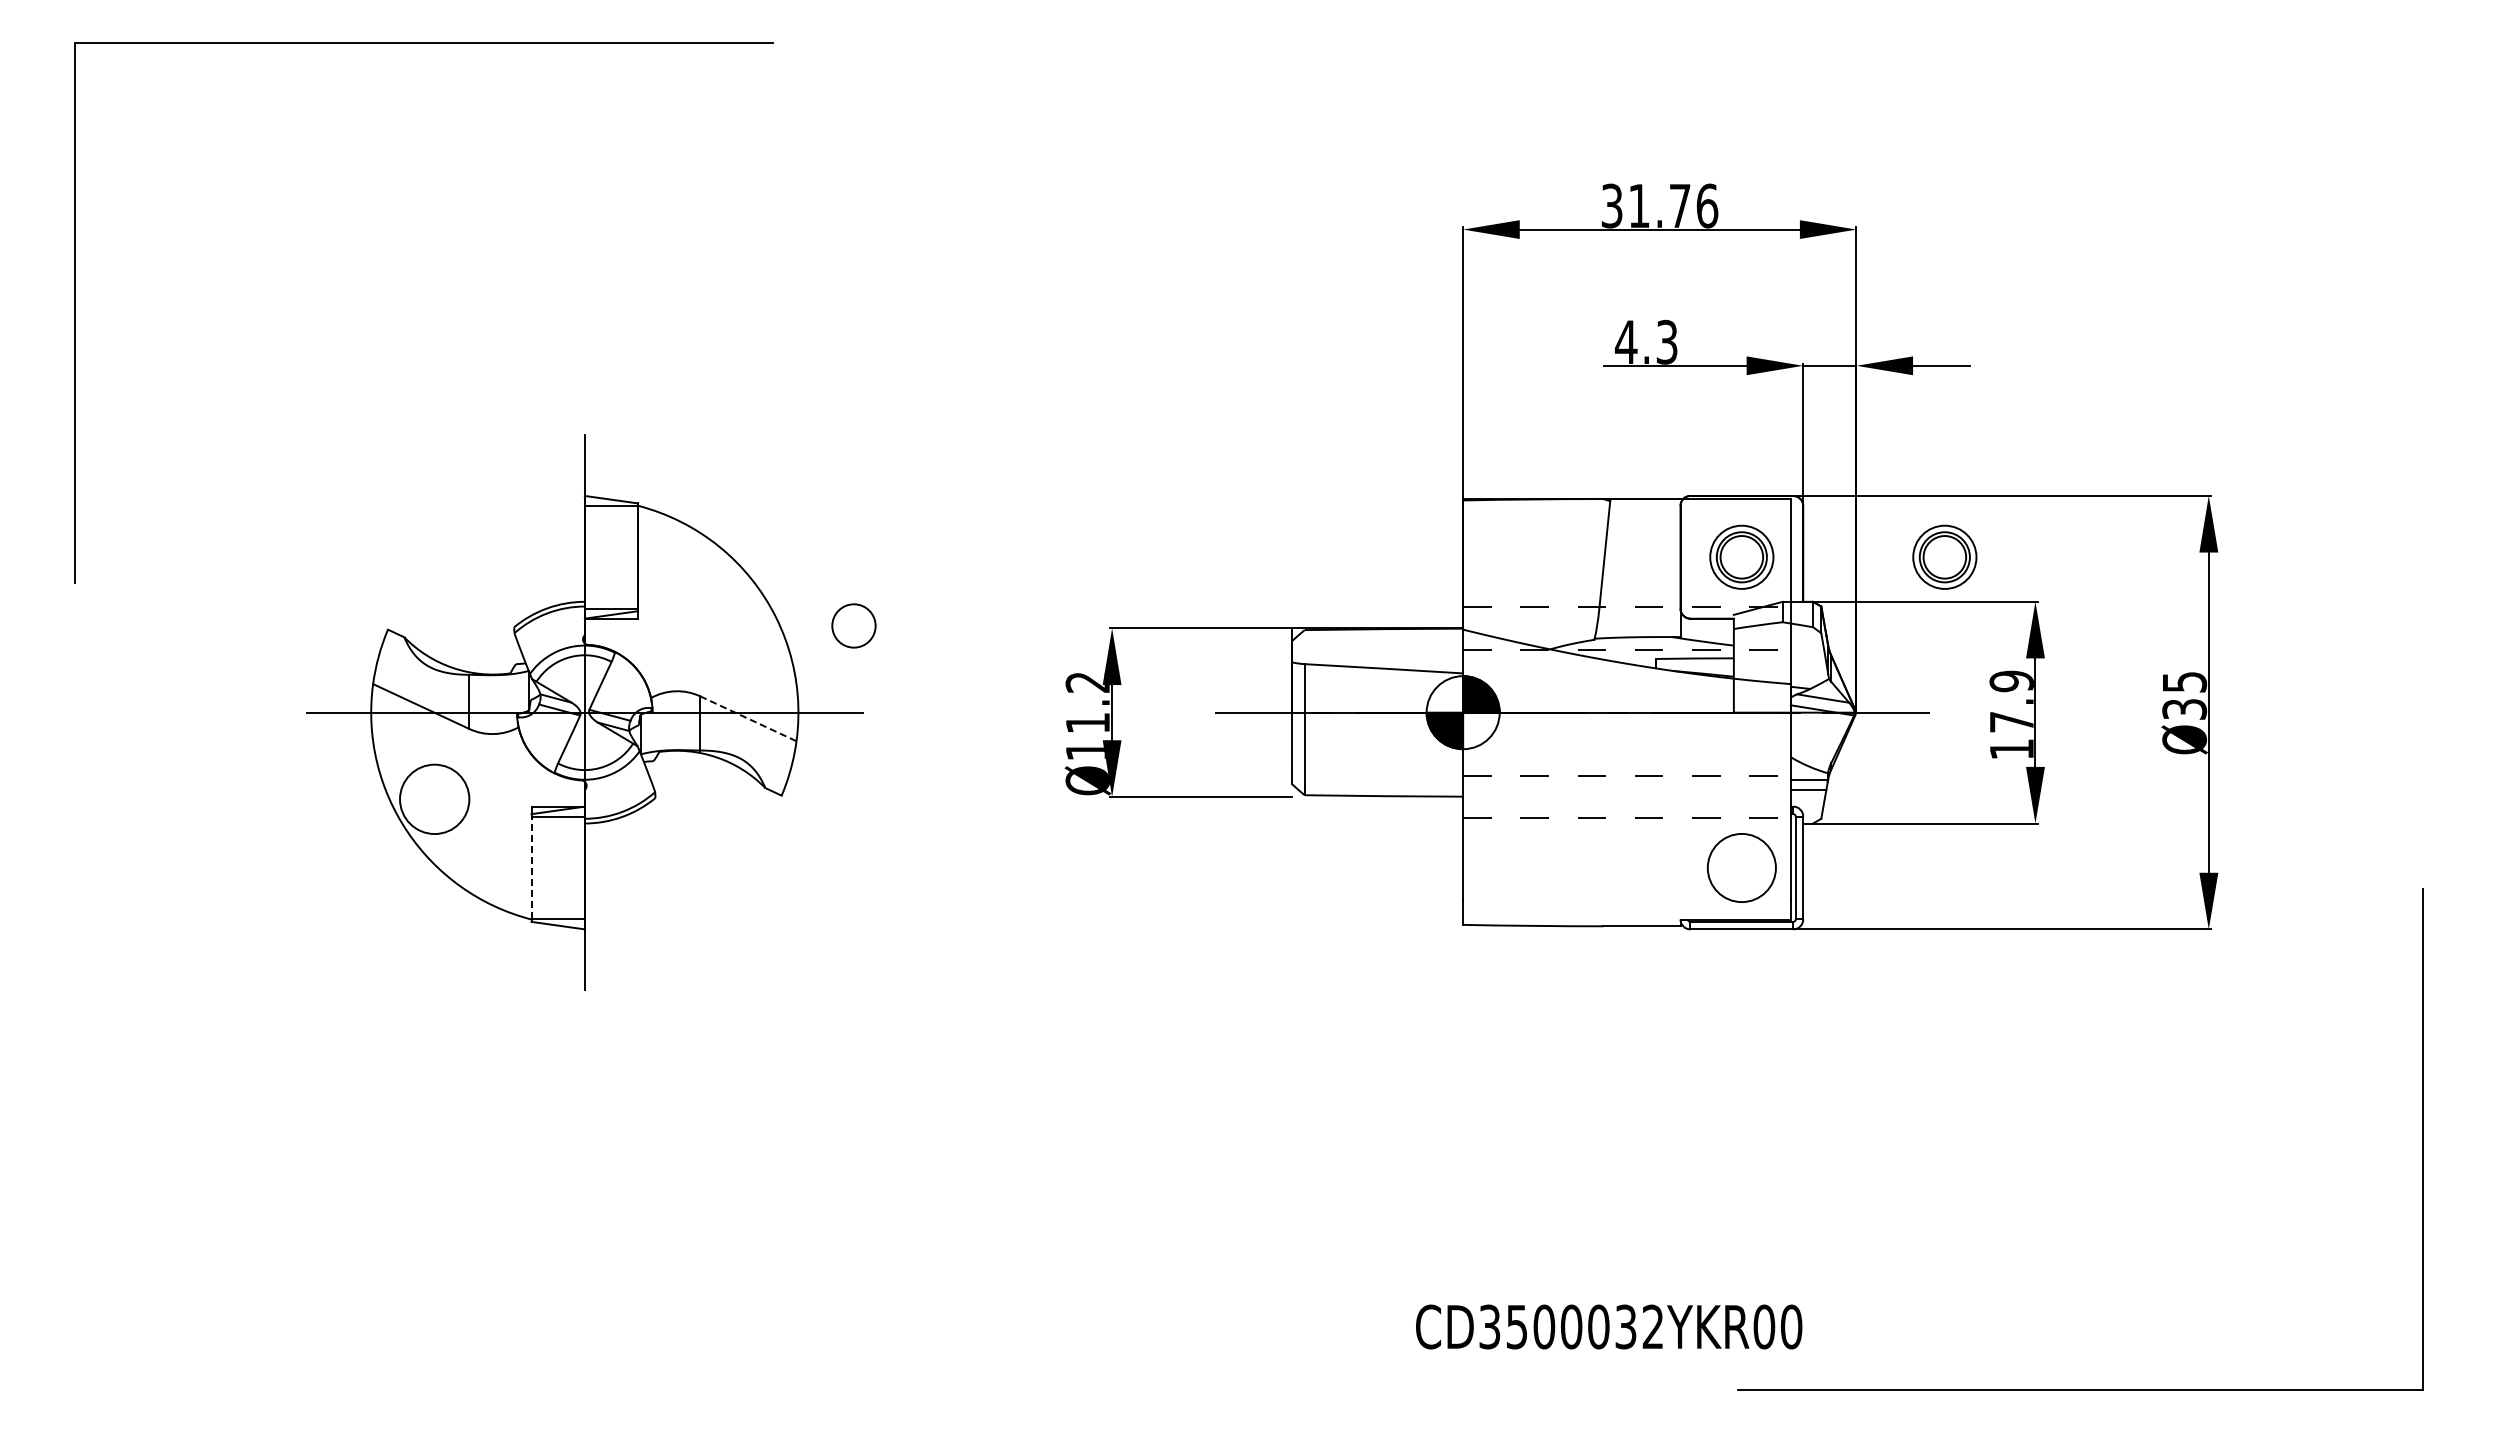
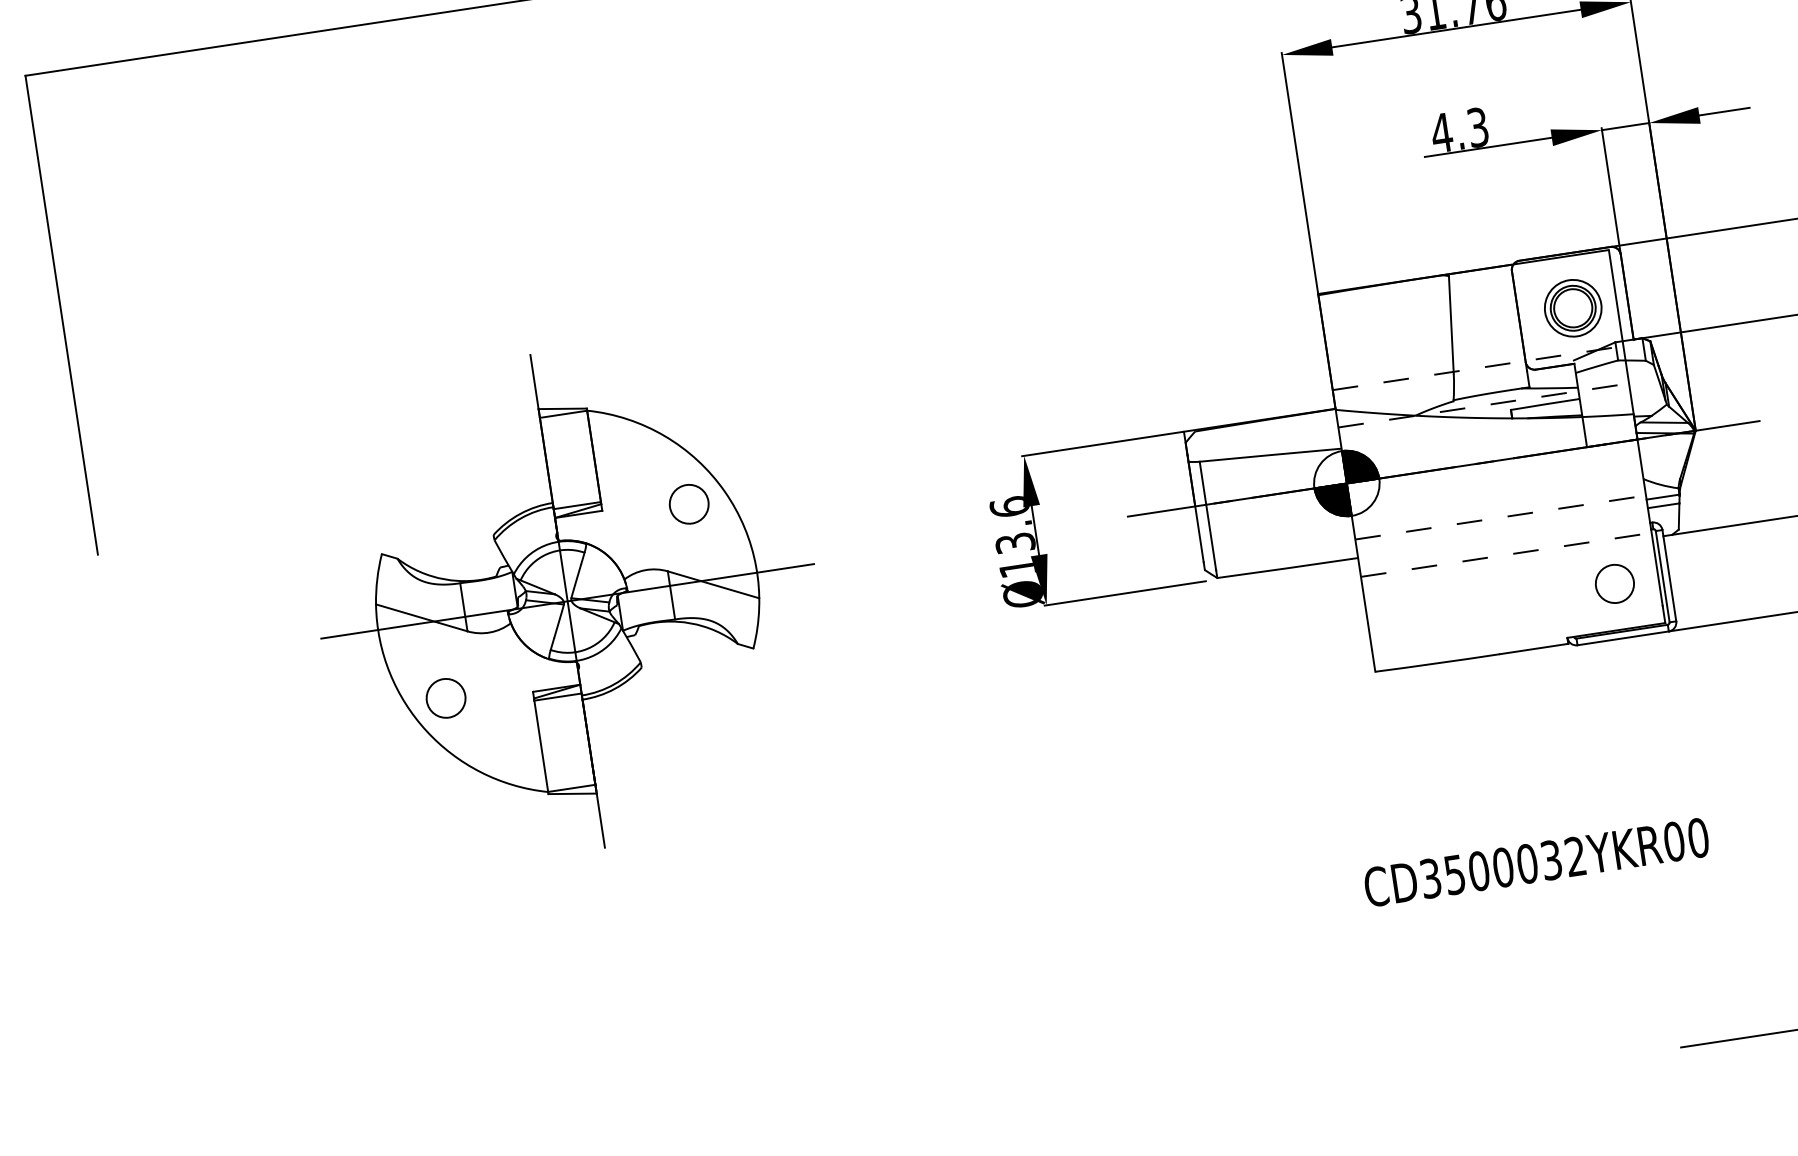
part: (1944, 556) -> (1752, 280), removed
circle: (853, 625) -> (688, 503), moved
text: (1087, 702) -> (1012, 524), Ø11.2 -> Ø13.6
line: (748, 718) -> (713, 584), dashed -> solid
circle: (434, 799) -> (445, 698), size x0.62
line: (531, 867) -> (541, 745), dashed -> solid
circle: (1741, 867) -> (1614, 583), size x0.62
text: (1609, 1326) -> (1536, 862), moved

